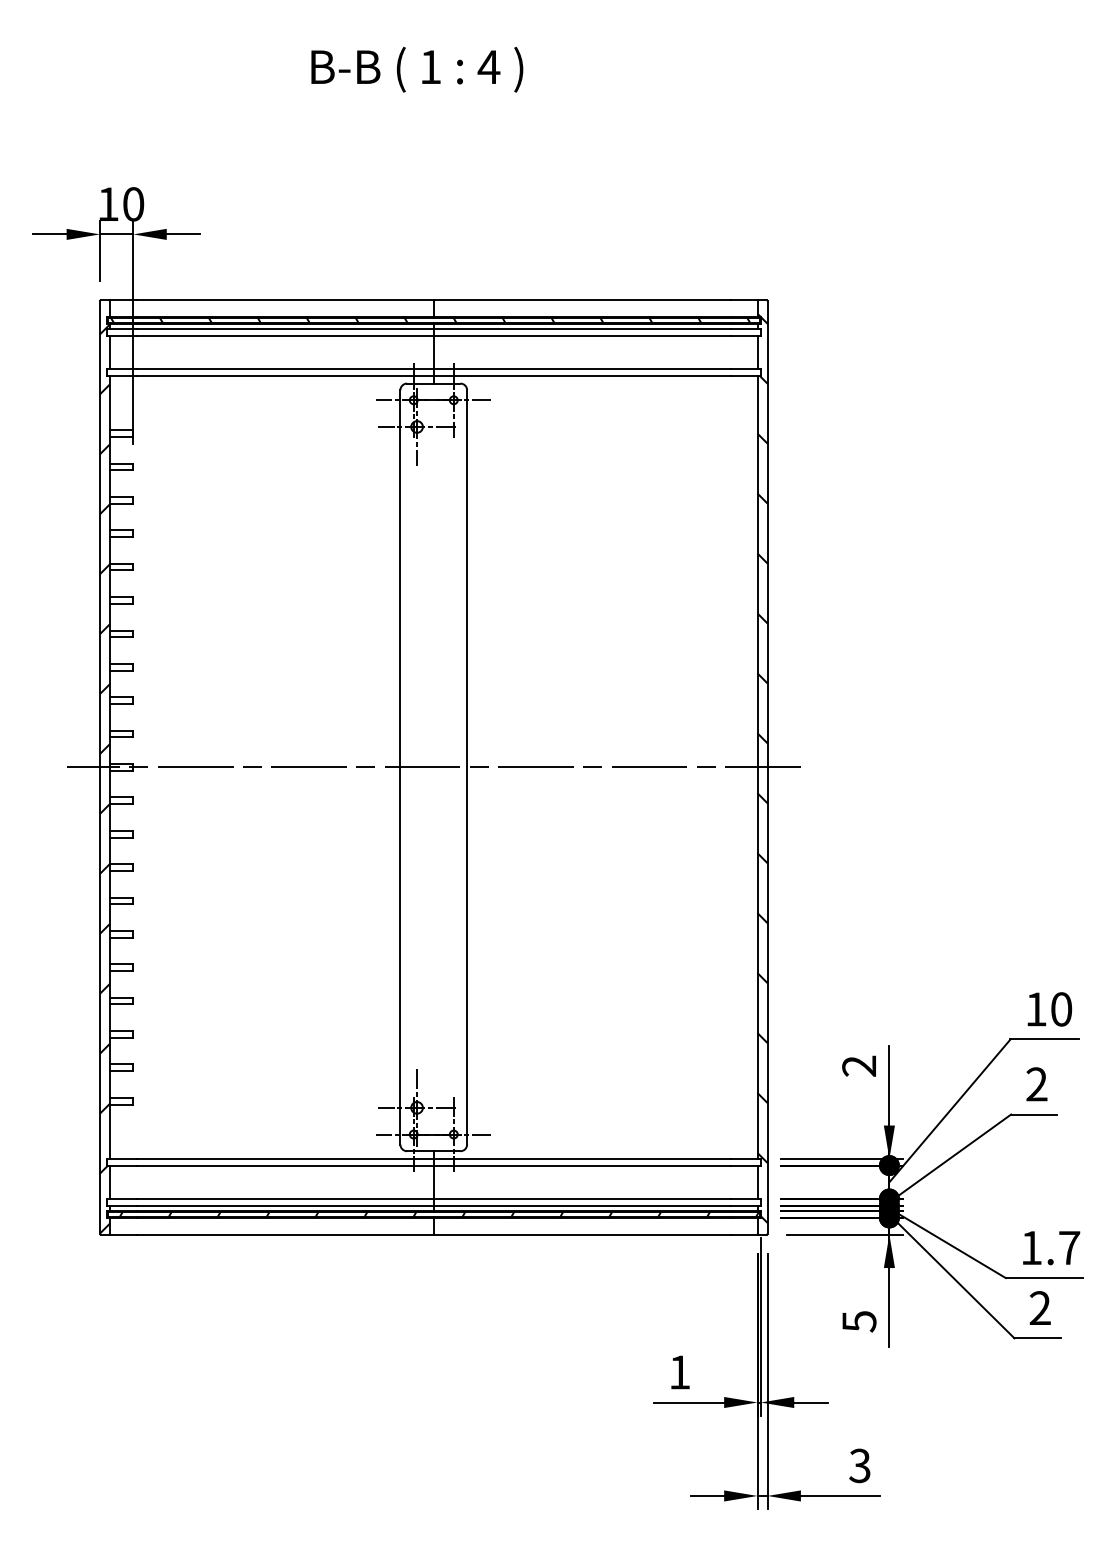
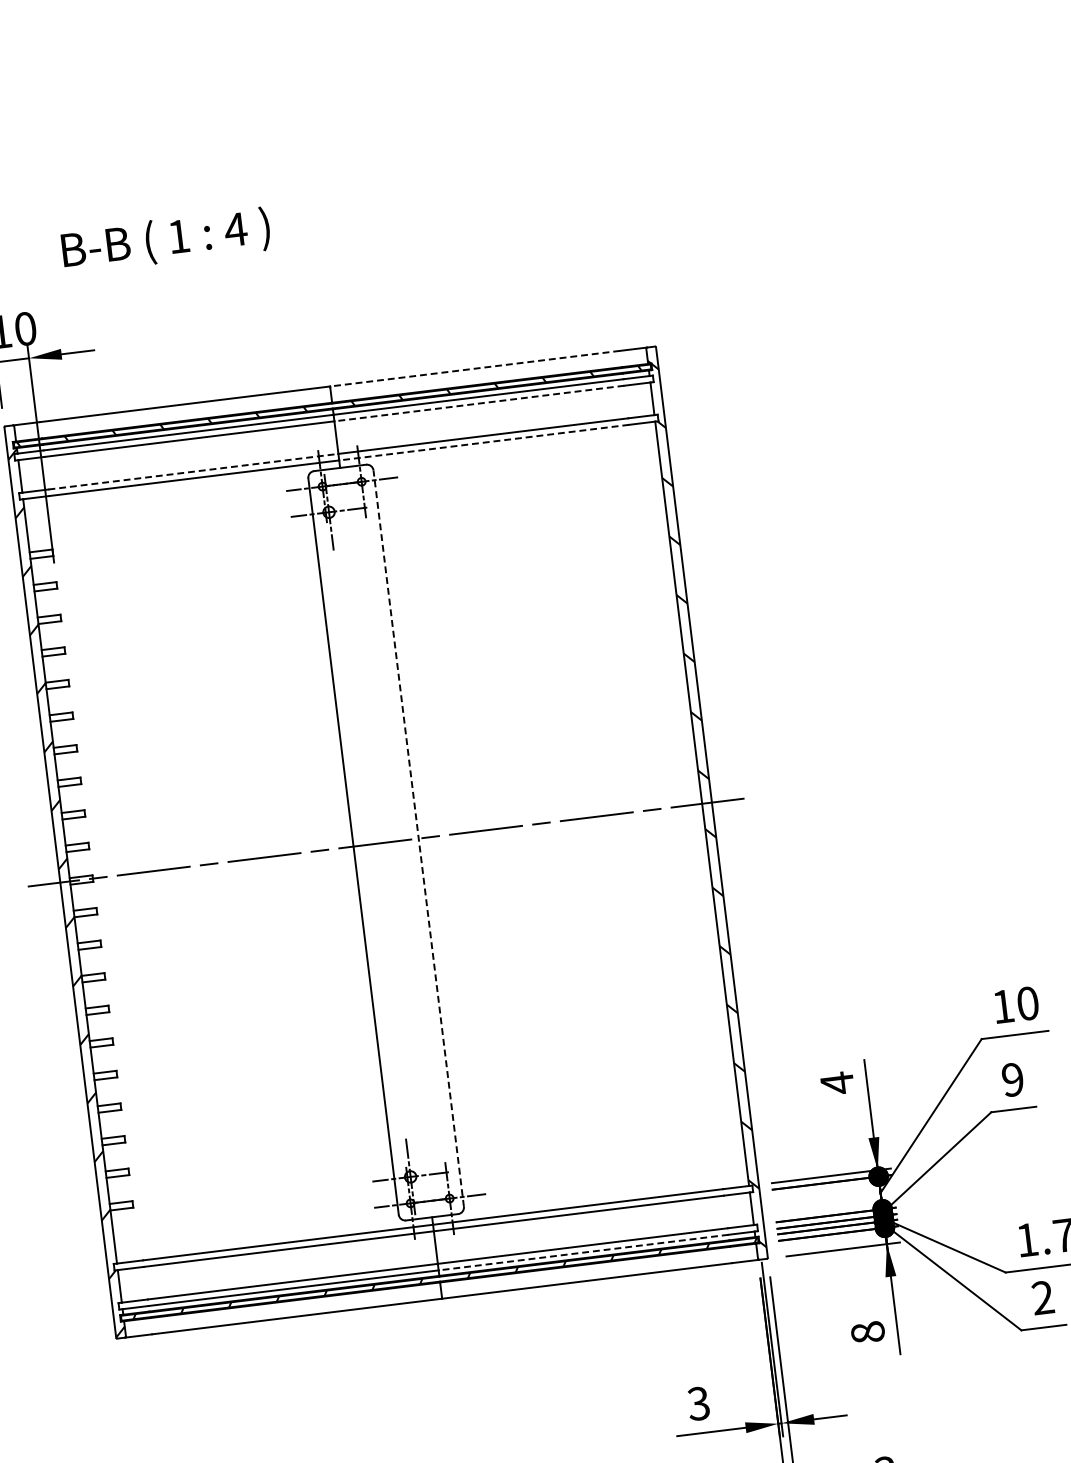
text: (417, 69) -> (166, 240), moved
line: (582, 300) -> (475, 368), solid -> dashed
line: (582, 335) -> (479, 403), solid -> dashed
line: (285, 369) -> (193, 471), solid -> dashed
line: (582, 375) -> (484, 442), solid -> dashed
line: (467, 766) -> (418, 837), solid -> dashed
text: (858, 1066) -> (836, 1083), 2 -> 4
text: (1036, 1084) -> (1012, 1079), 2 -> 9
line: (582, 1205) -> (583, 1252), solid -> dashed
text: (859, 1321) -> (868, 1332), 5 -> 8
text: (679, 1372) -> (698, 1403), 1 -> 3

